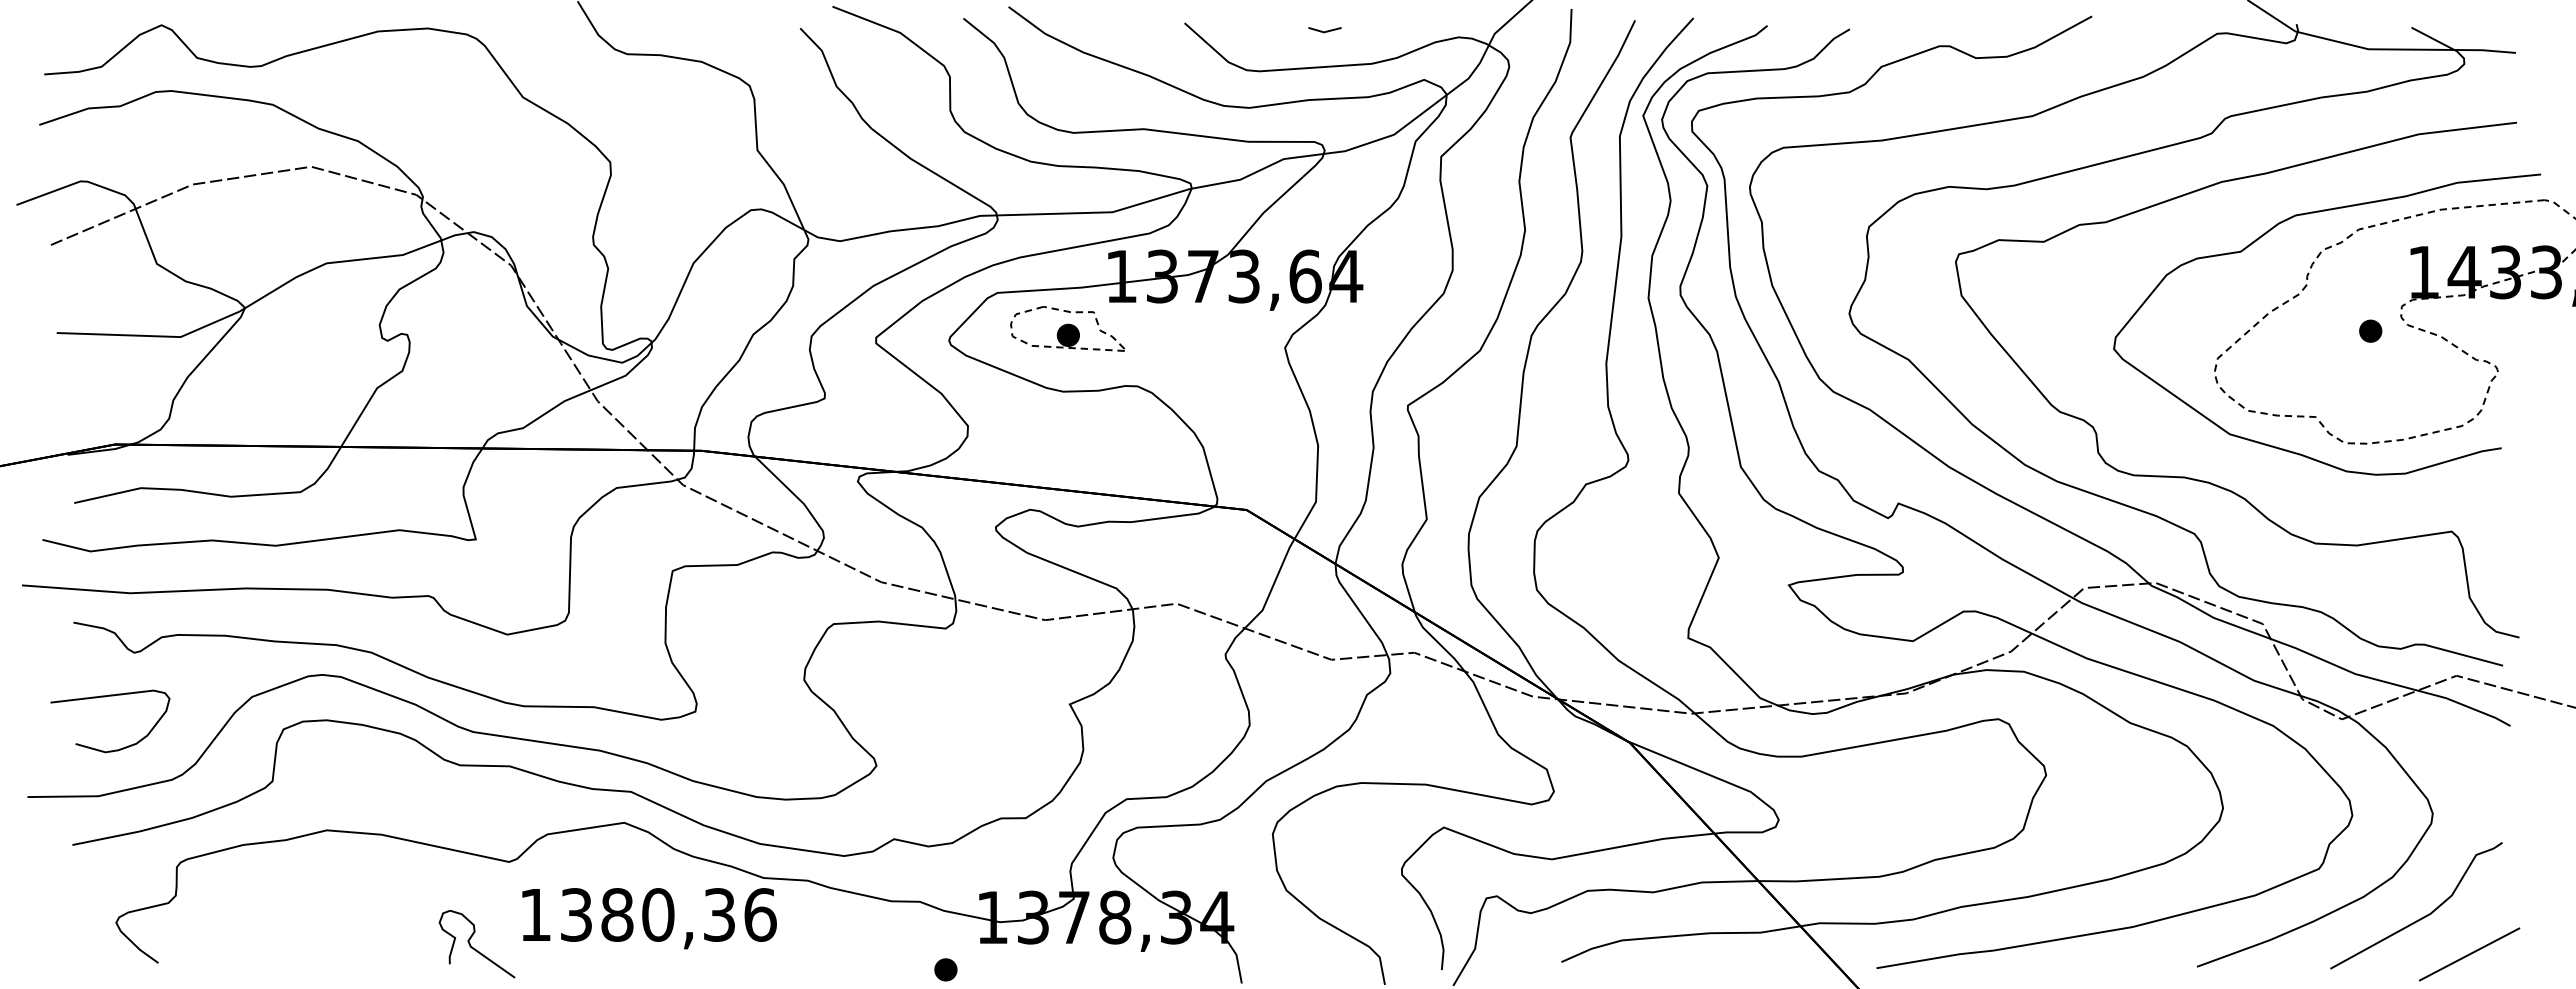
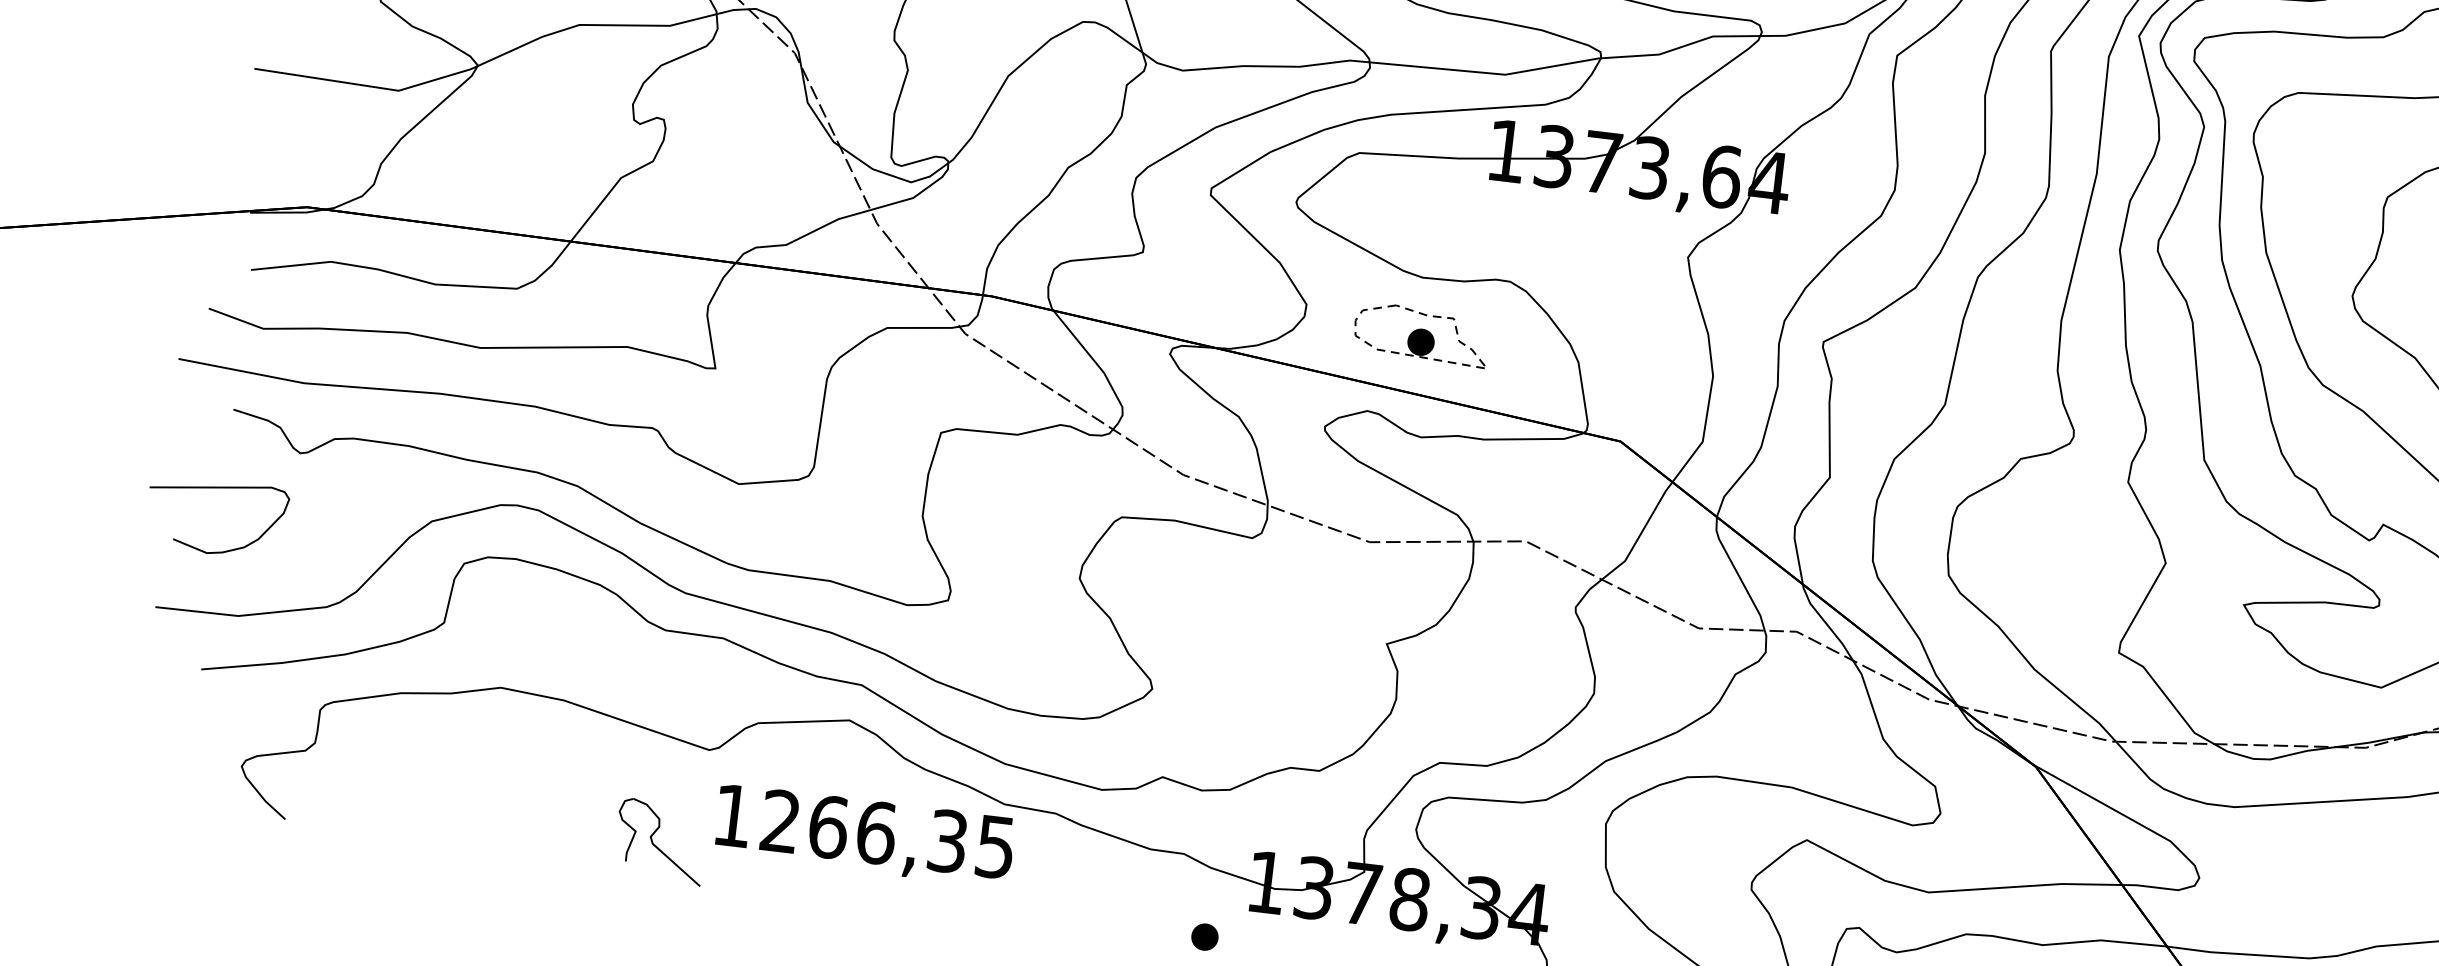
part: (1067, 328) -> (1420, 334), moved
curve: (105, 697) -> (214, 489), moved
text: (668, 914) -> (888, 833), 1380,36 -> 1266,35

